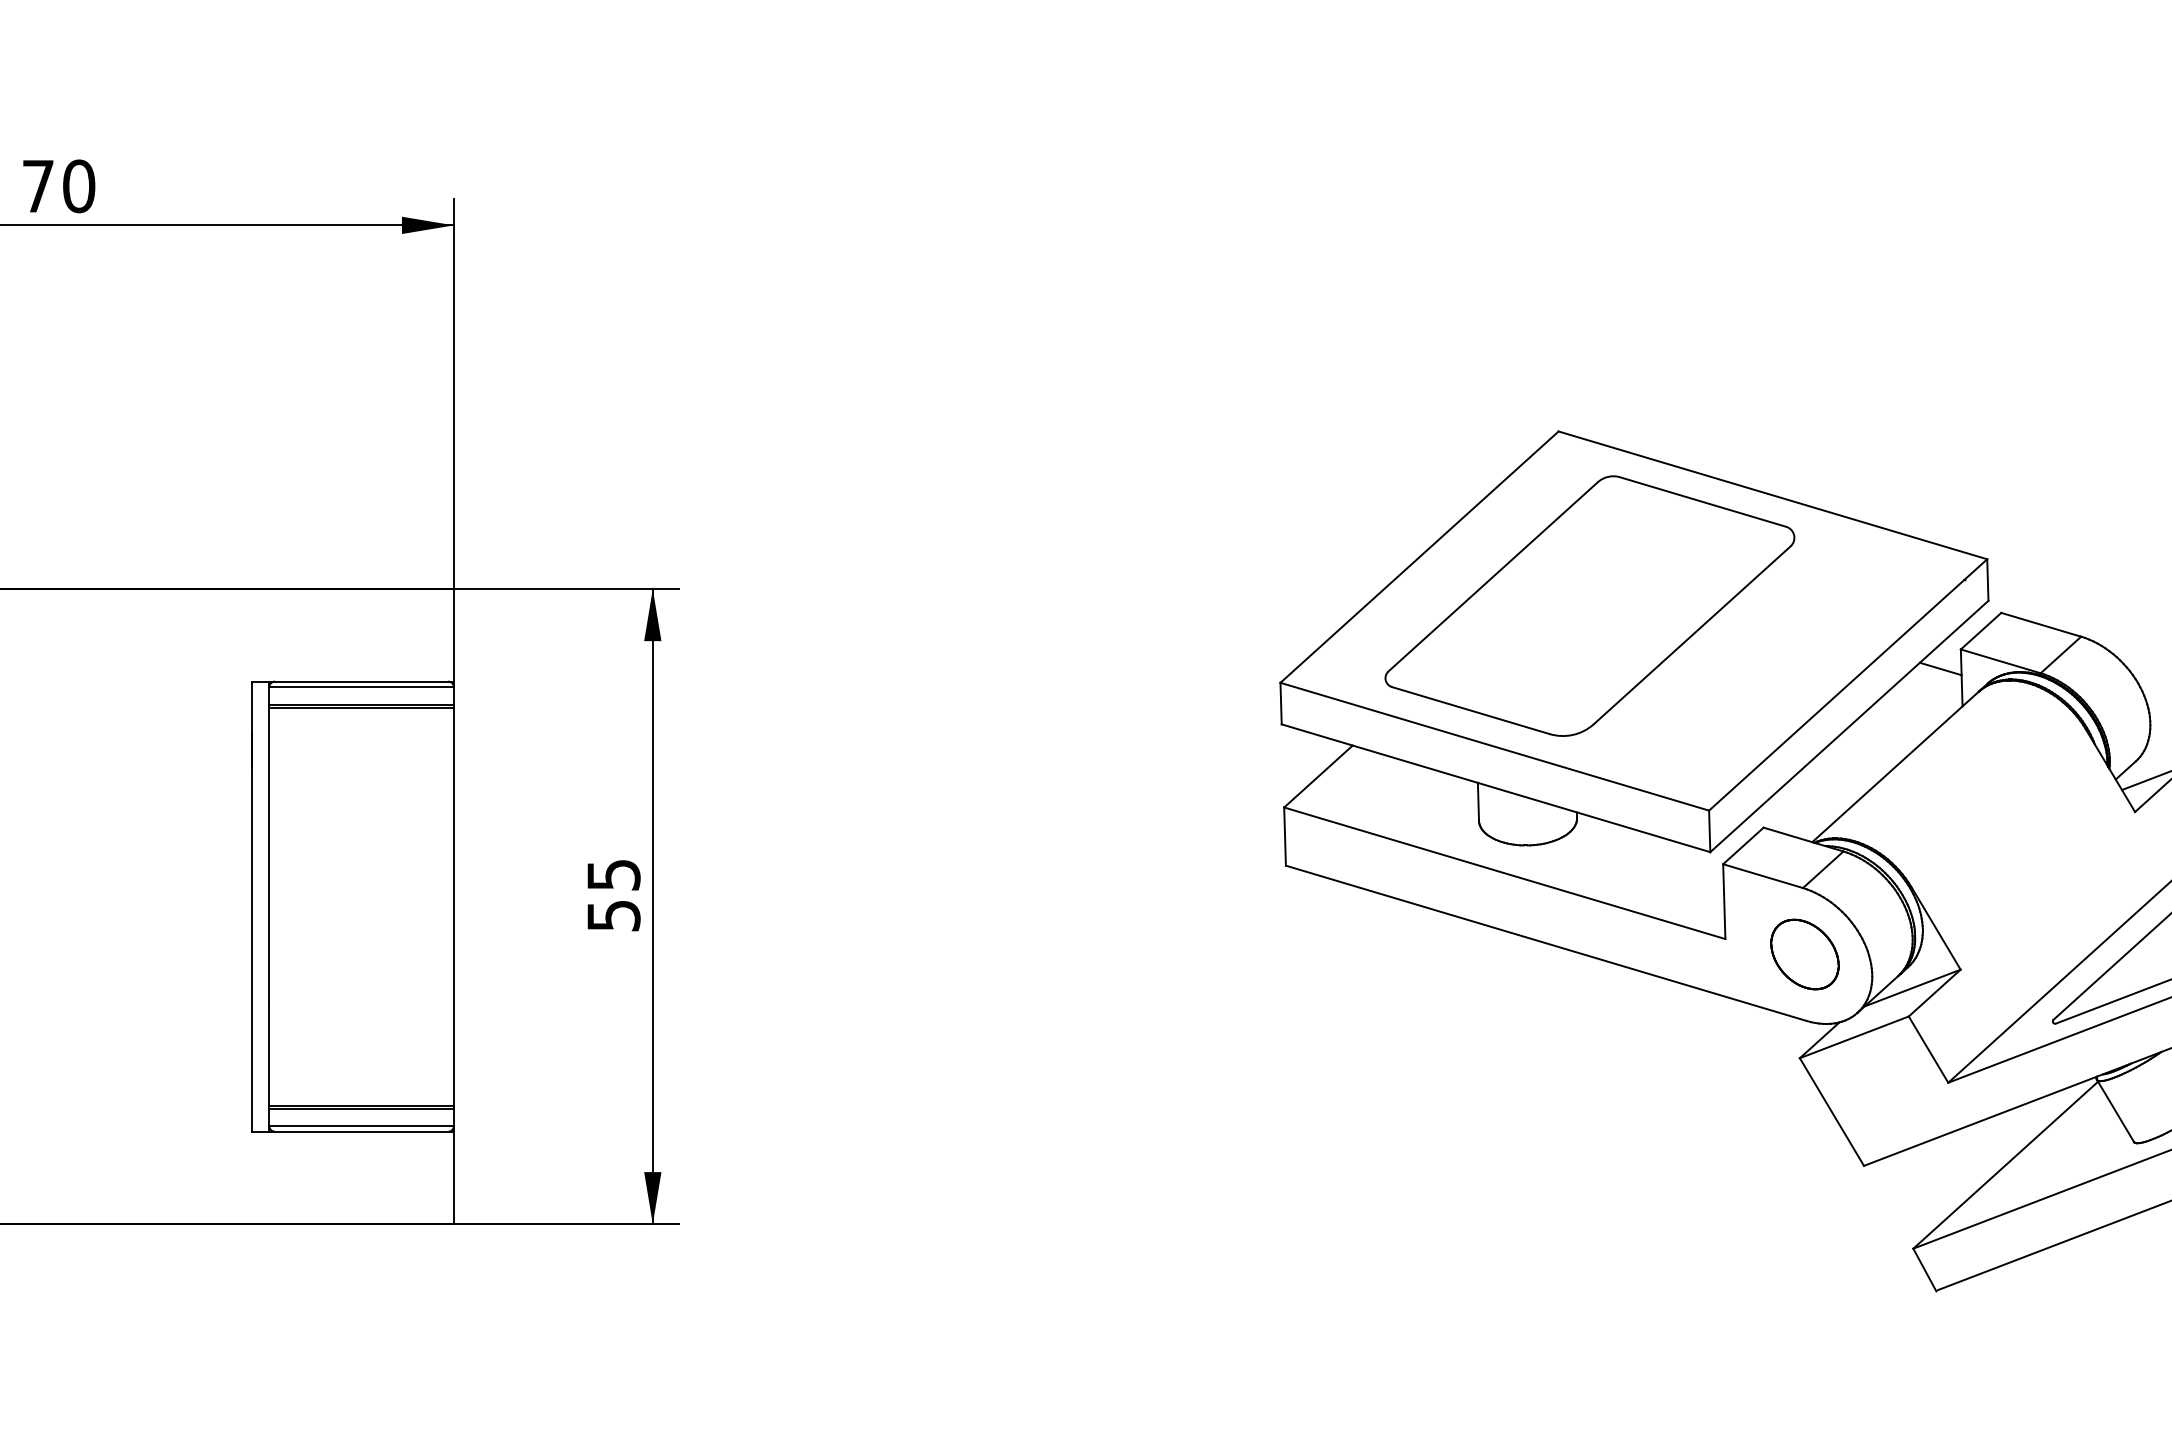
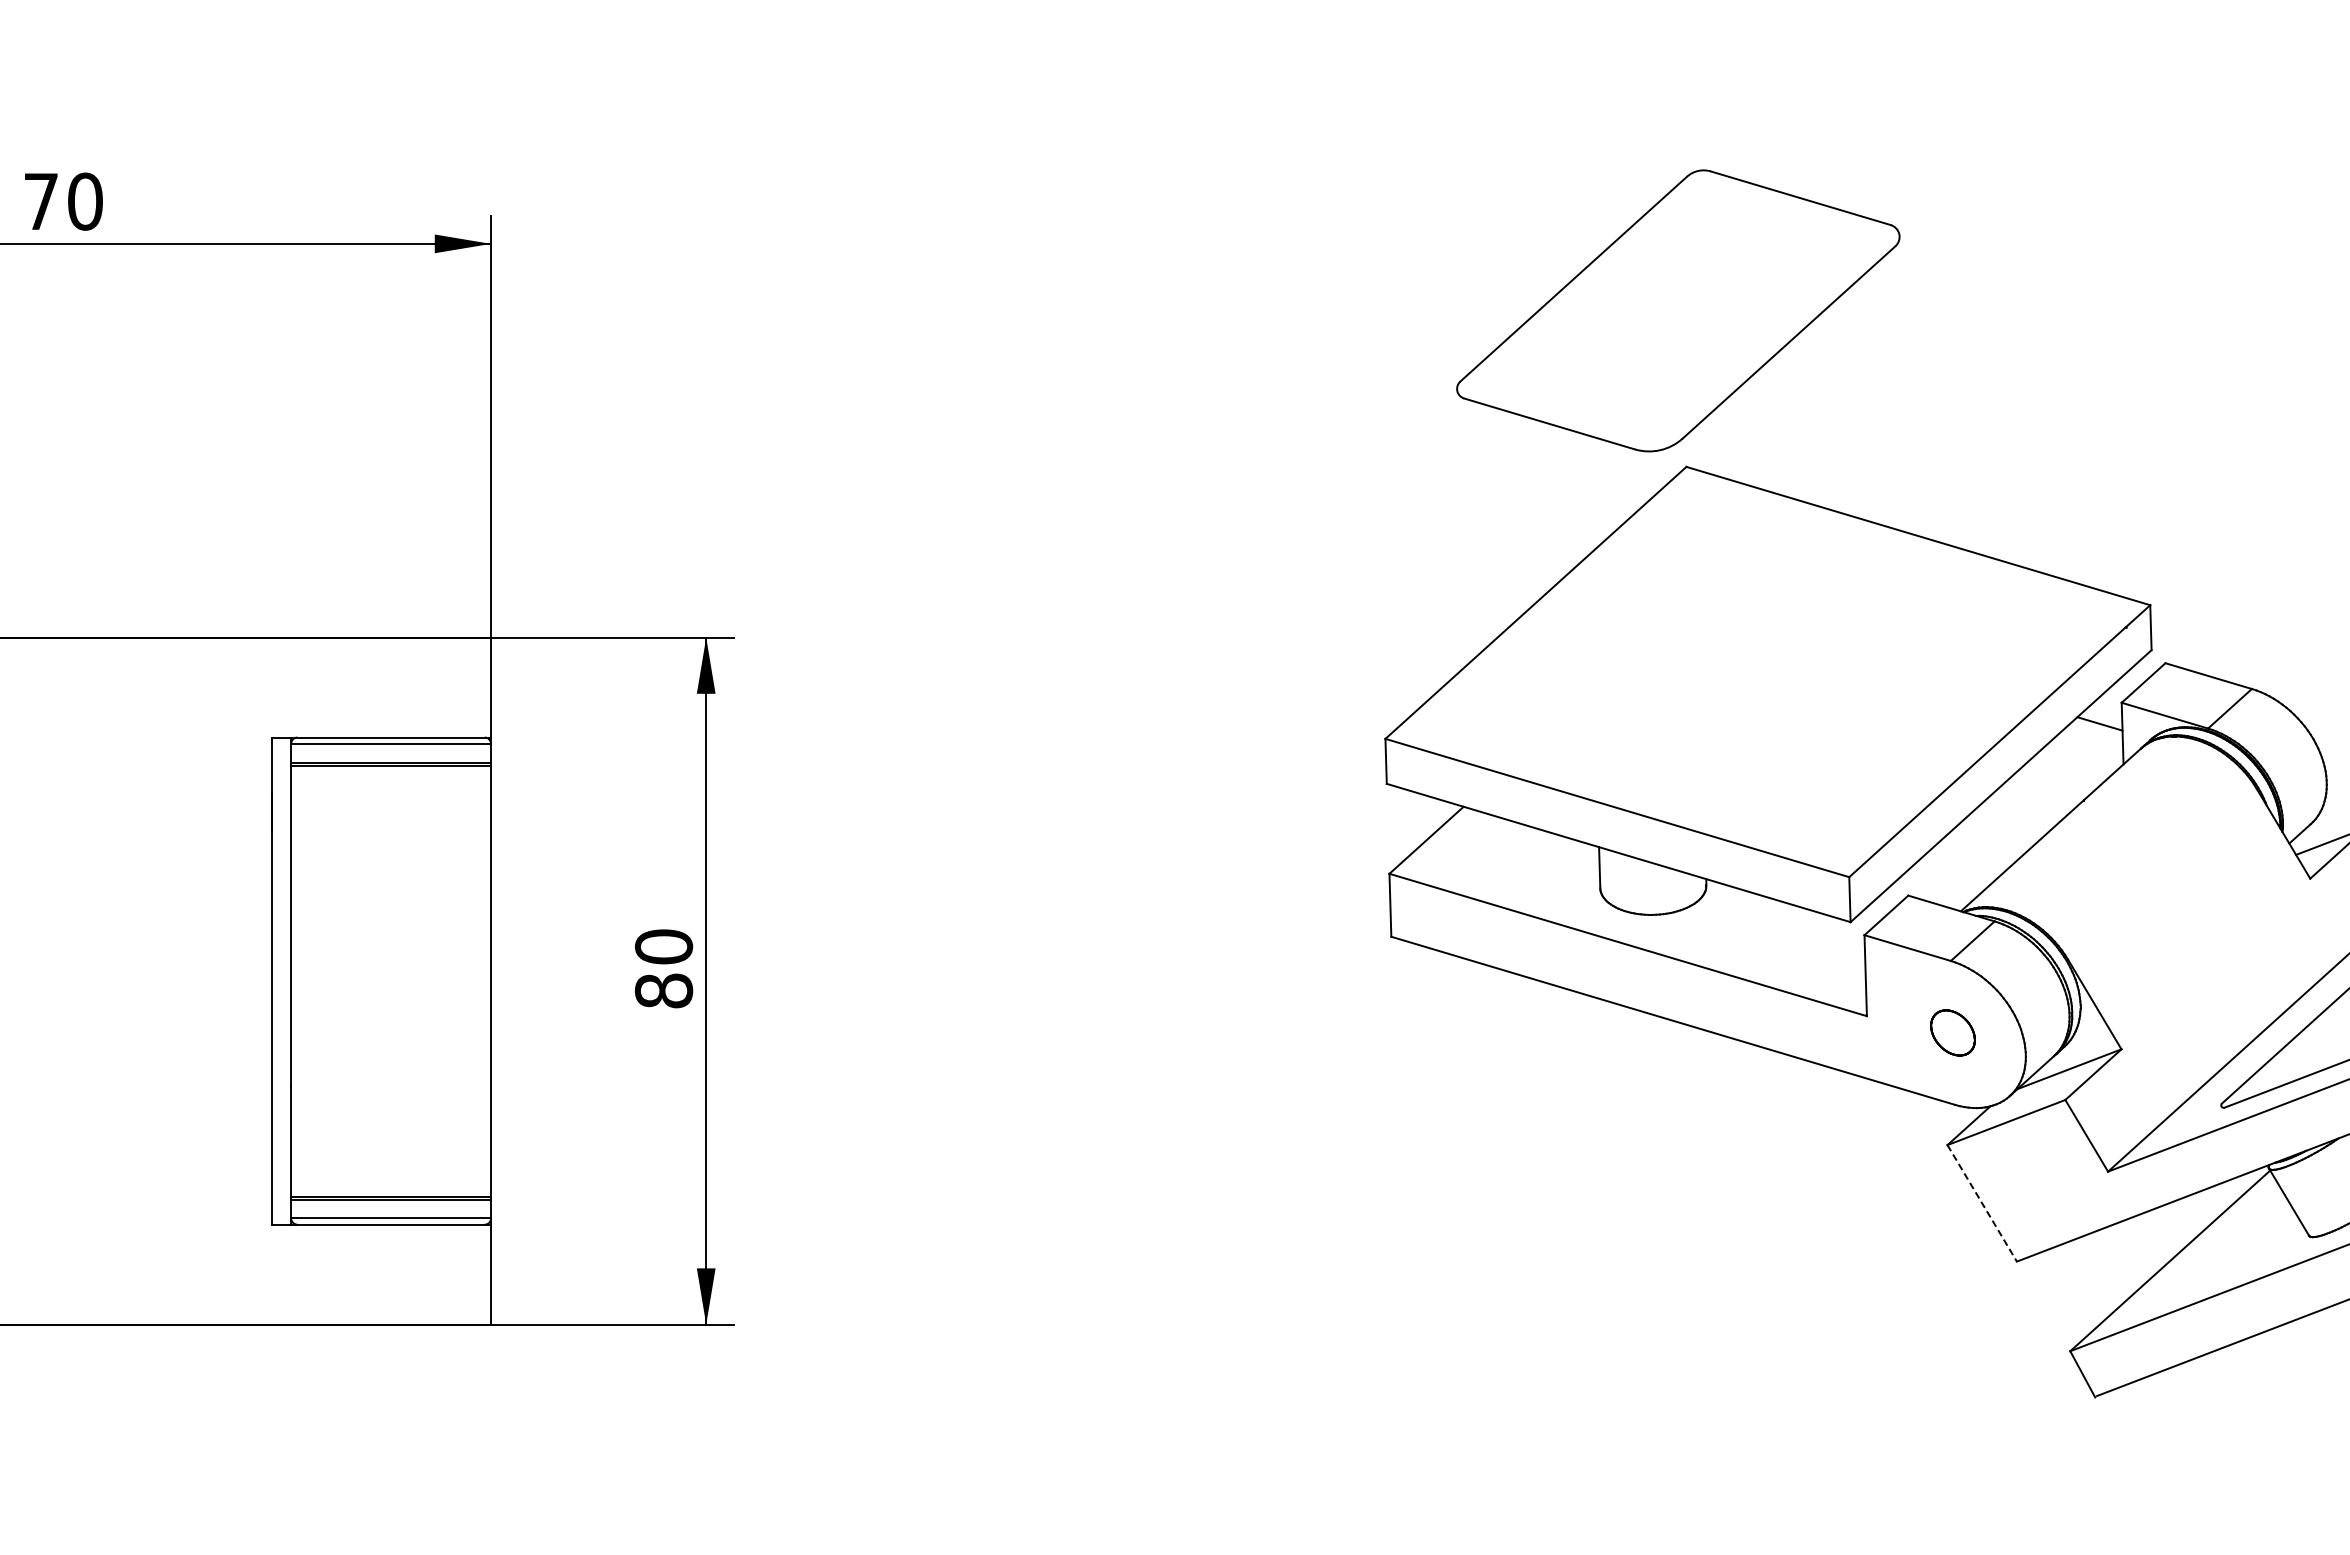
part: (1590, 605) -> (1678, 310), moved
text: (614, 895) -> (664, 968), 55 -> 80
part: (1804, 954) -> (1952, 1032), size x0.6
line: (1832, 1112) -> (1982, 1203), solid -> dashed

